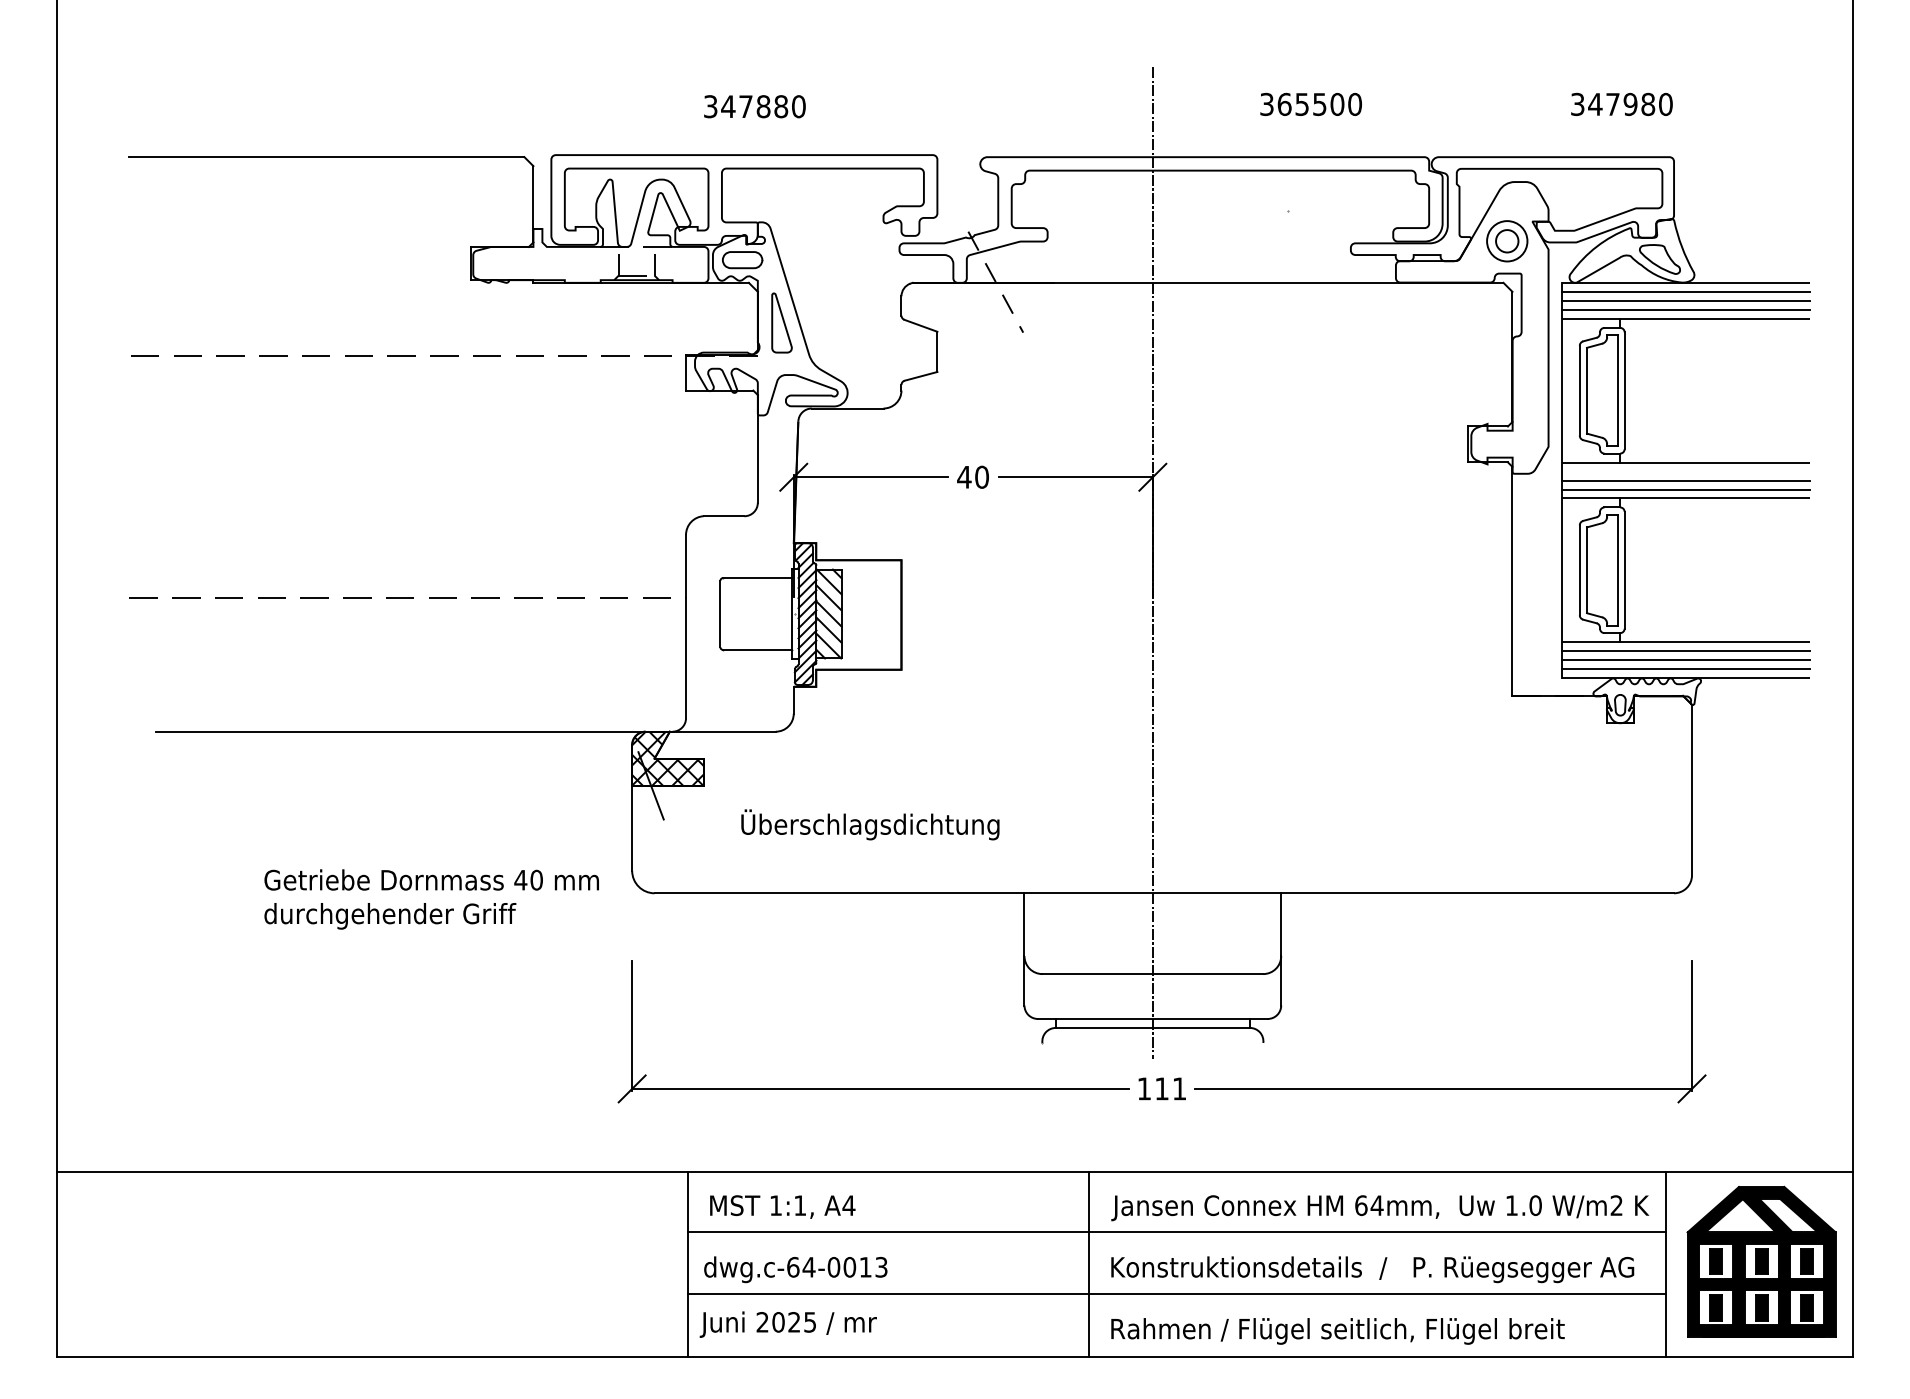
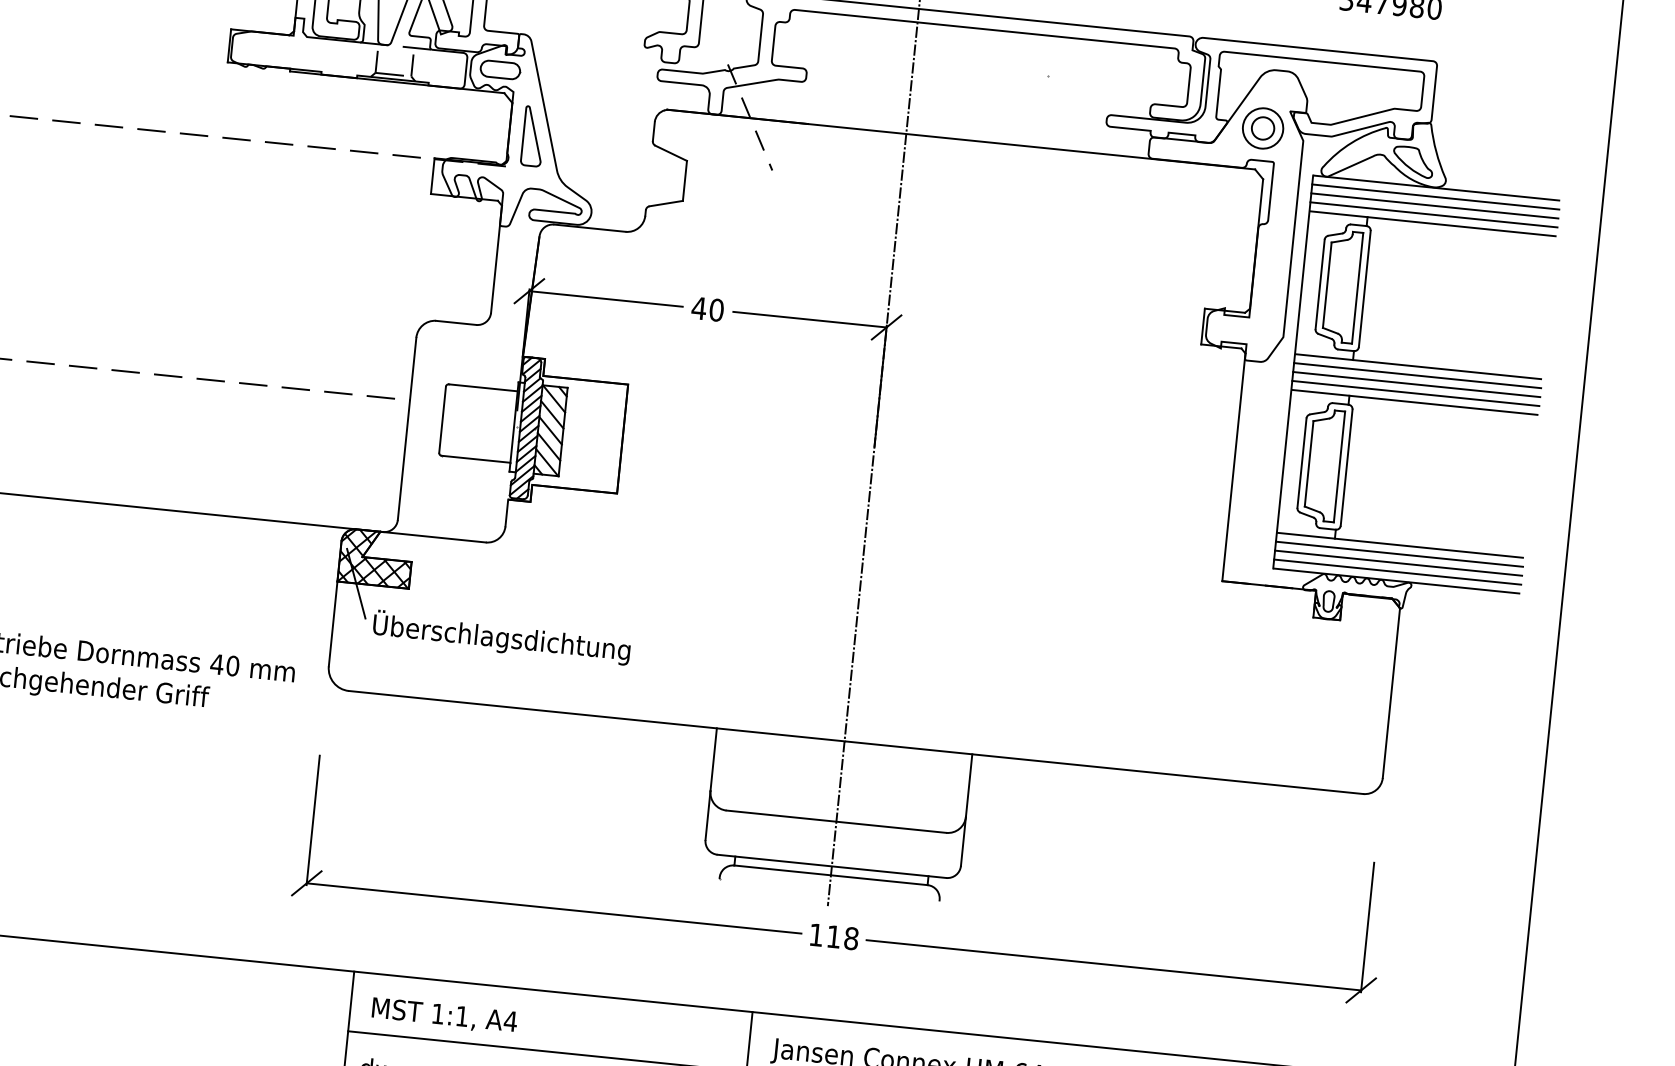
line: (1685, 471) -> (1417, 375), added
text: (870, 824) -> (501, 637), moved
text: (1179, 1088) -> (851, 938), 111 -> 118

